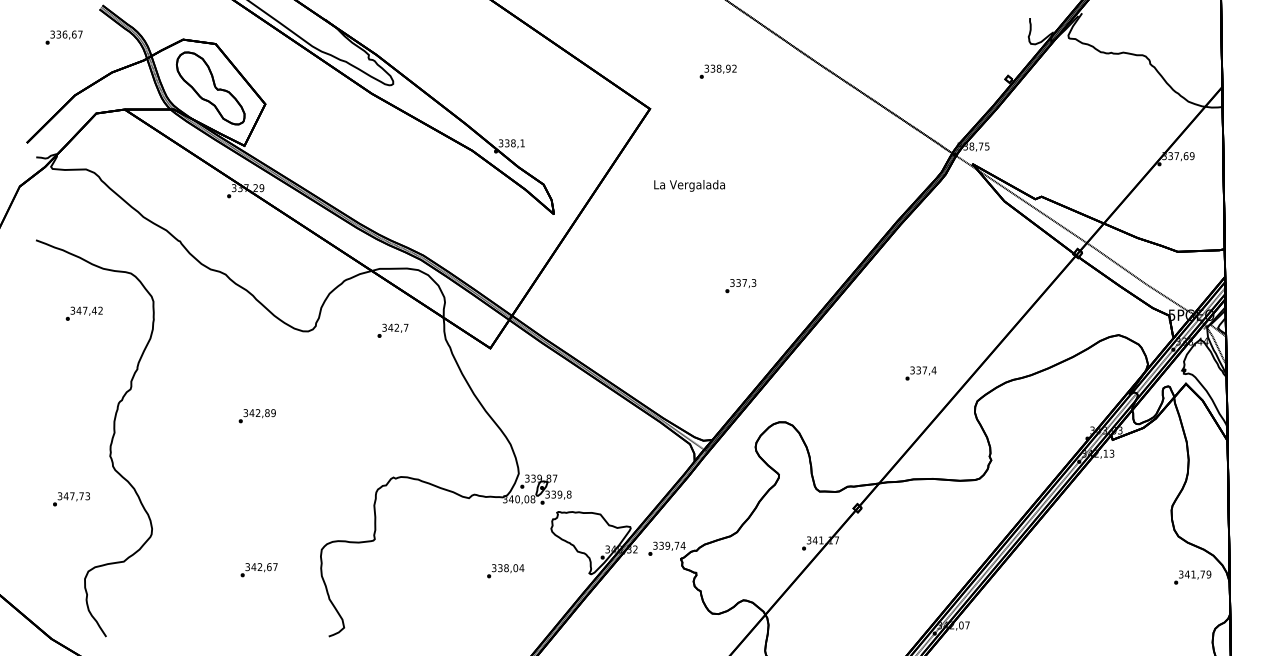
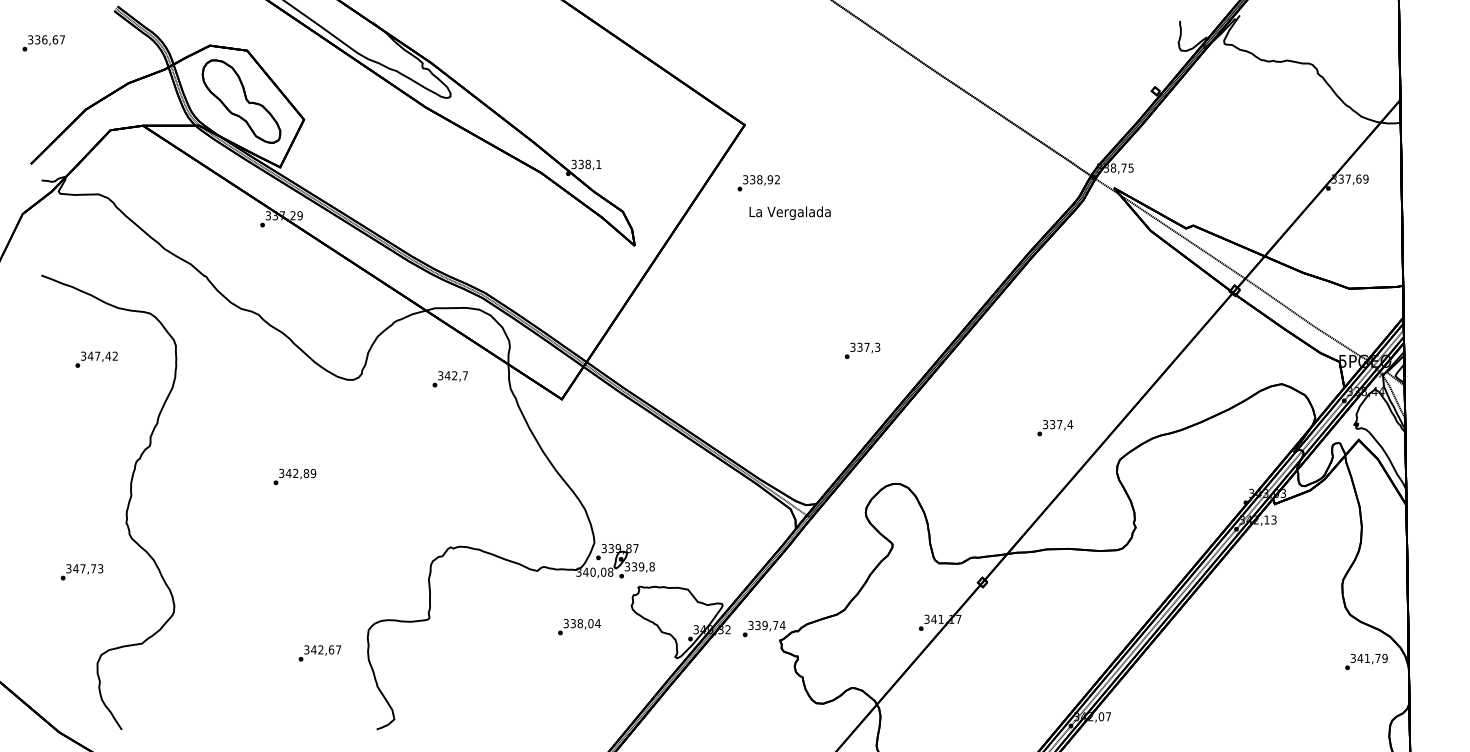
text: (63, 37) -> (43, 43), moved
text: (717, 71) -> (757, 182), moved
text: (740, 286) -> (862, 351), moved
text: (258, 570) -> (319, 653), moved
text: (505, 571) -> (579, 627), moved

